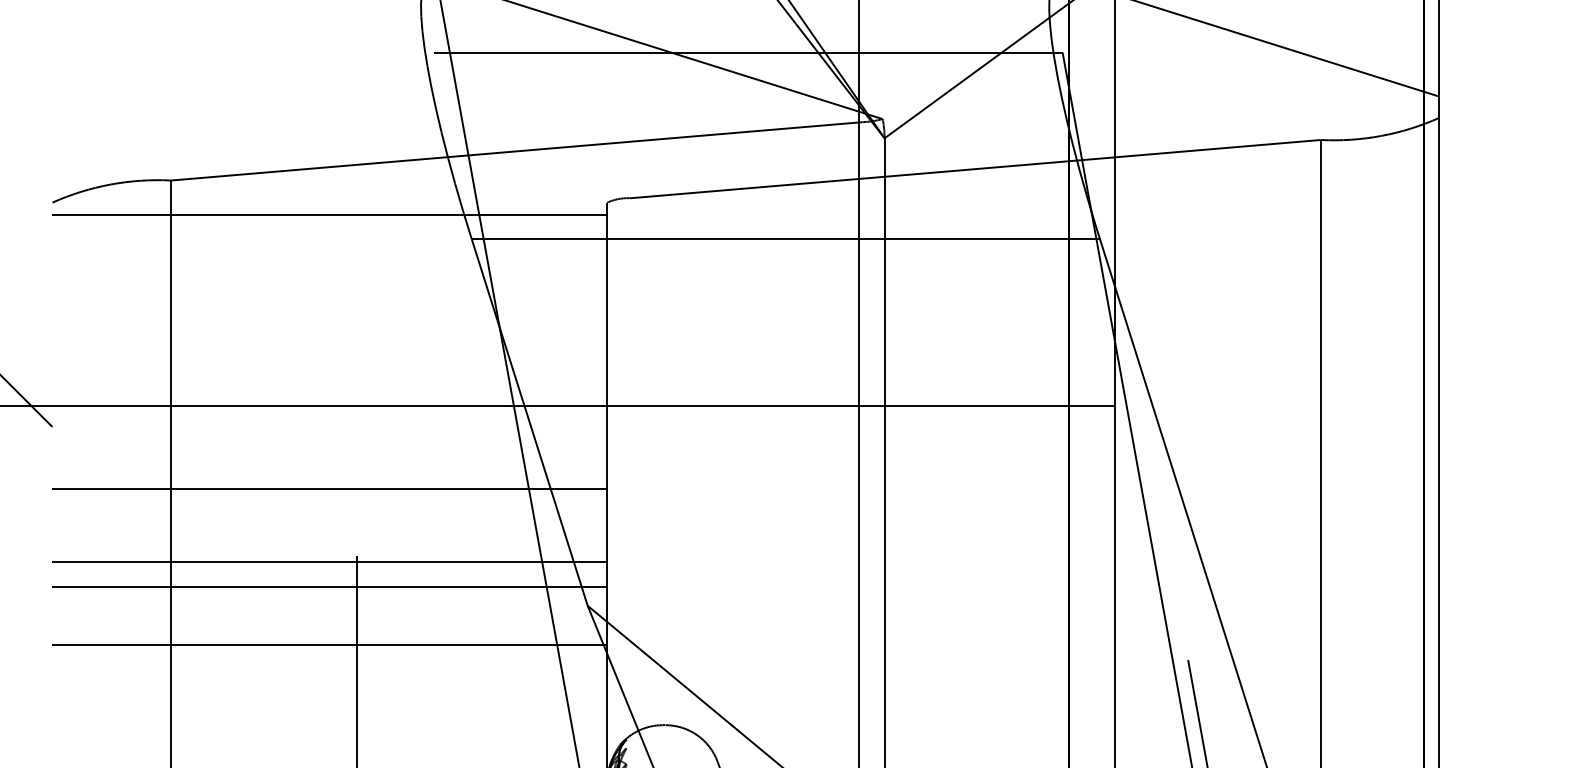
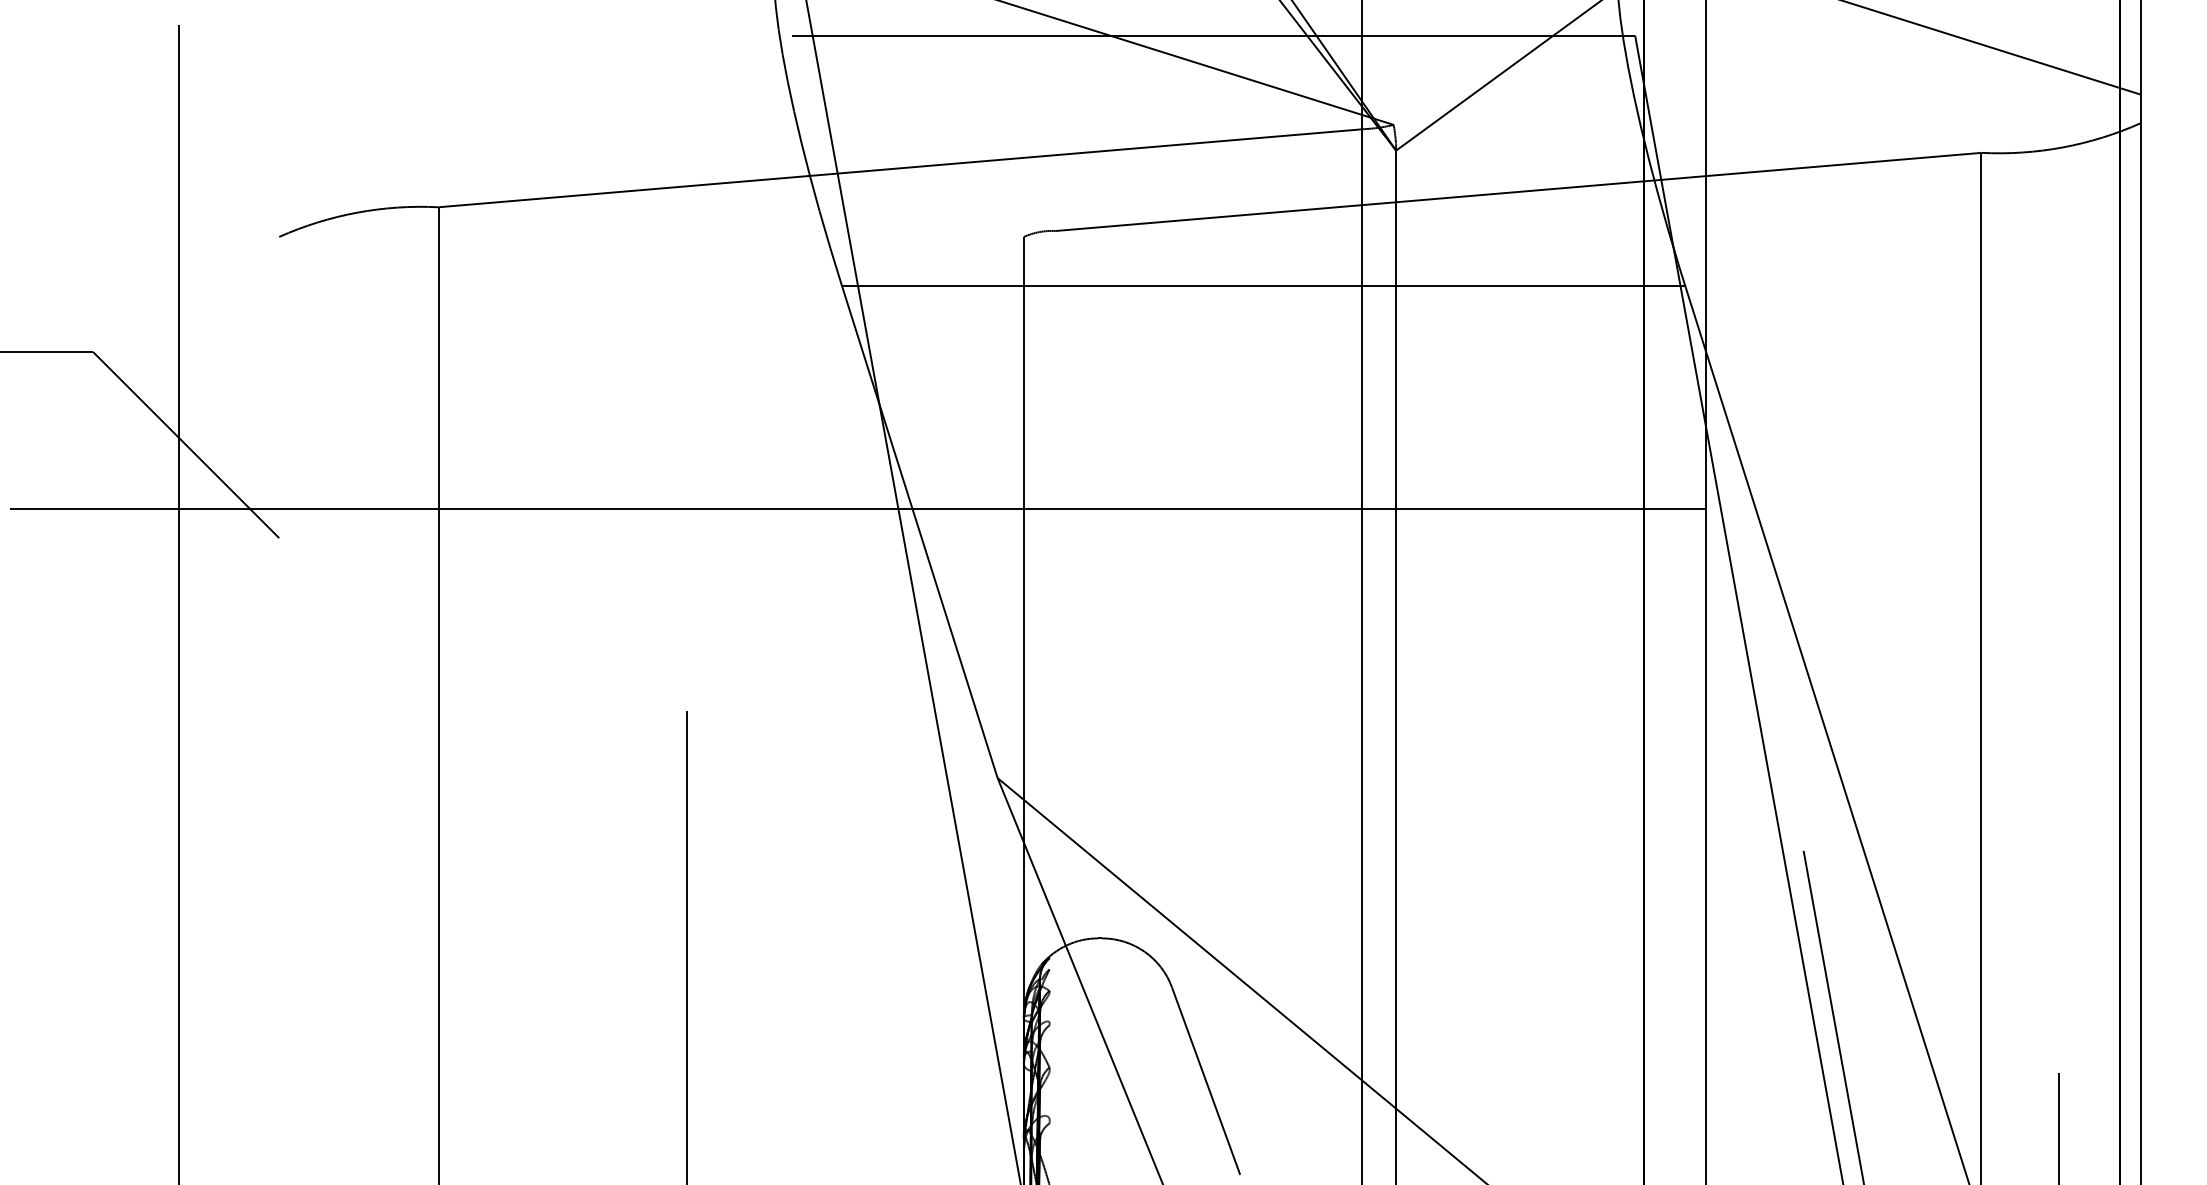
line: (329, 214) -> (651, 253), removed
line: (329, 489) -> (651, 621), removed
line: (329, 562) -> (651, 719), removed
line: (329, 587) -> (651, 753), removed
line: (329, 644) -> (651, 830), removed

